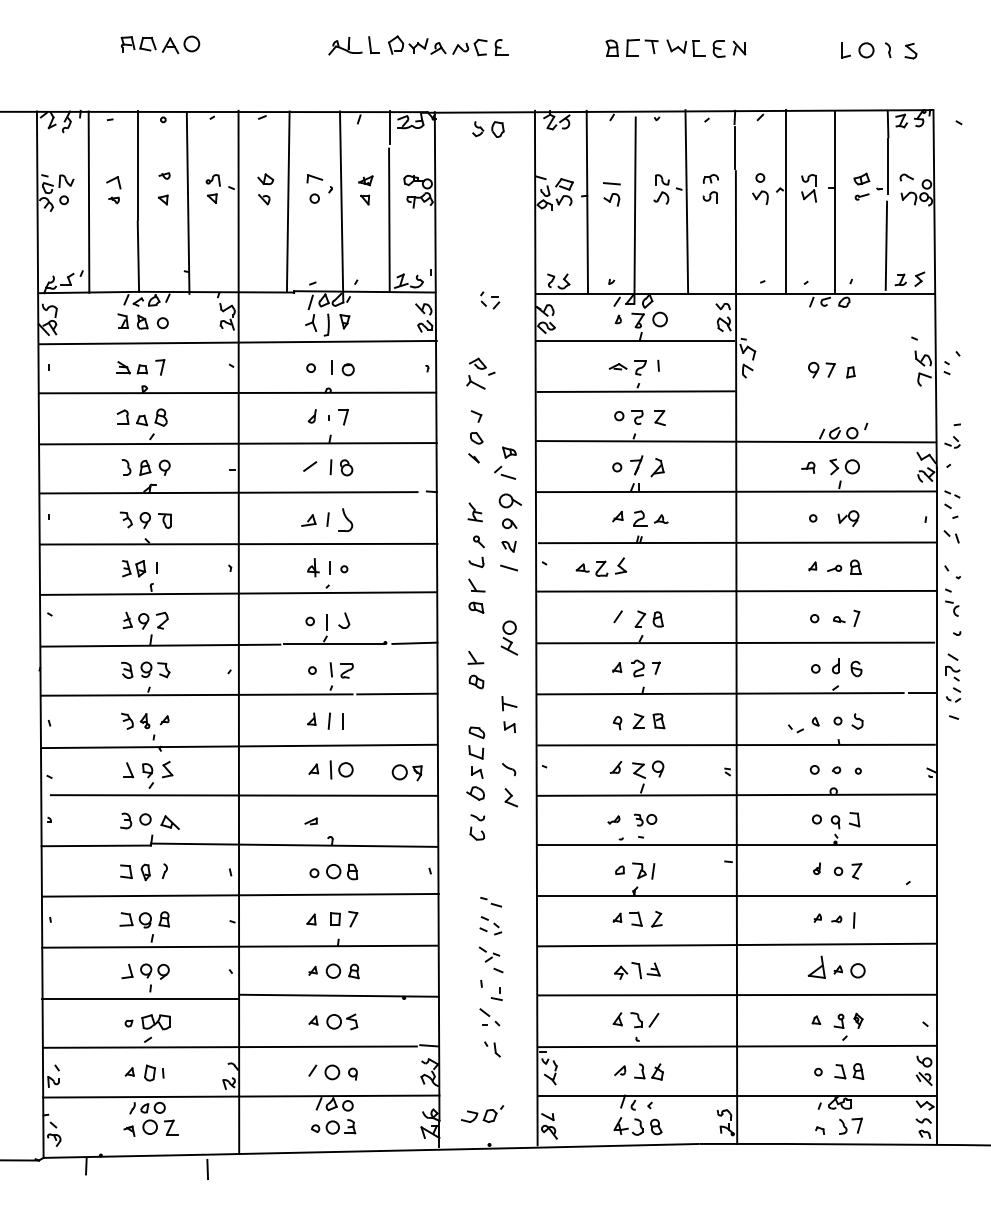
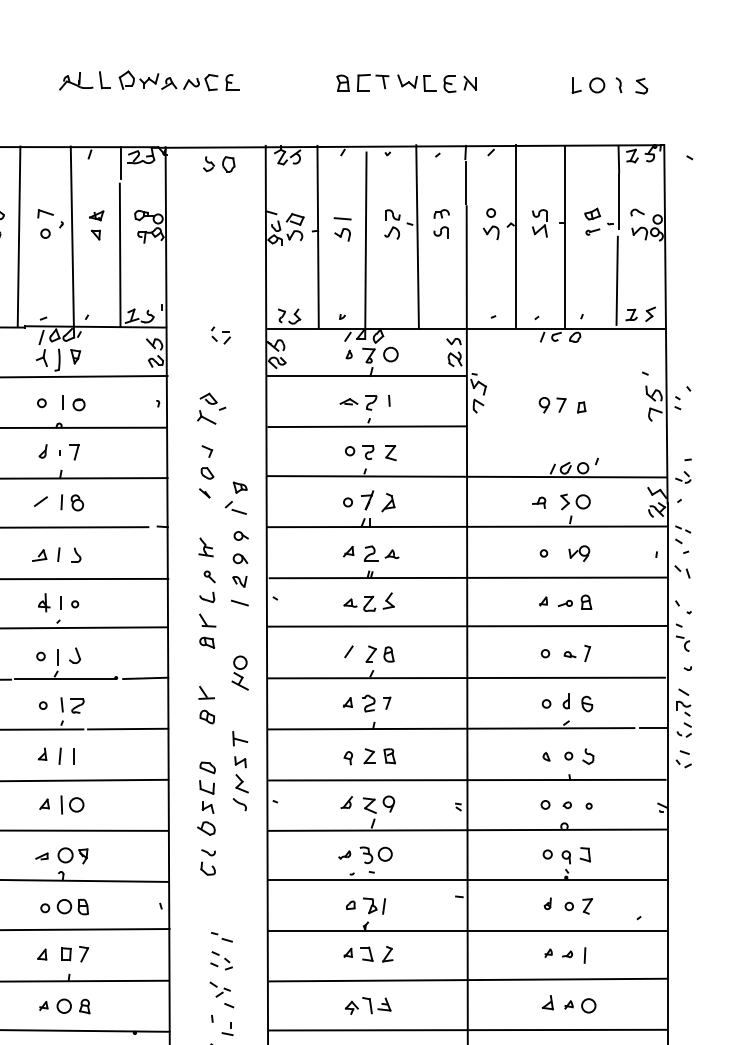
part: (510, 500) -> (241, 535), size x0.62
part: (345, 519) -> (76, 554), size x0.62
part: (600, 566) -> (368, 601), moved
part: (795, 728) -> (683, 763), moved
part: (406, 772) -> (72, 855), moved
part: (510, 797) -> (241, 783), moved
part: (645, 819) -> (376, 854), size x1.43
part: (817, 967) -> (548, 1002), size x0.62

